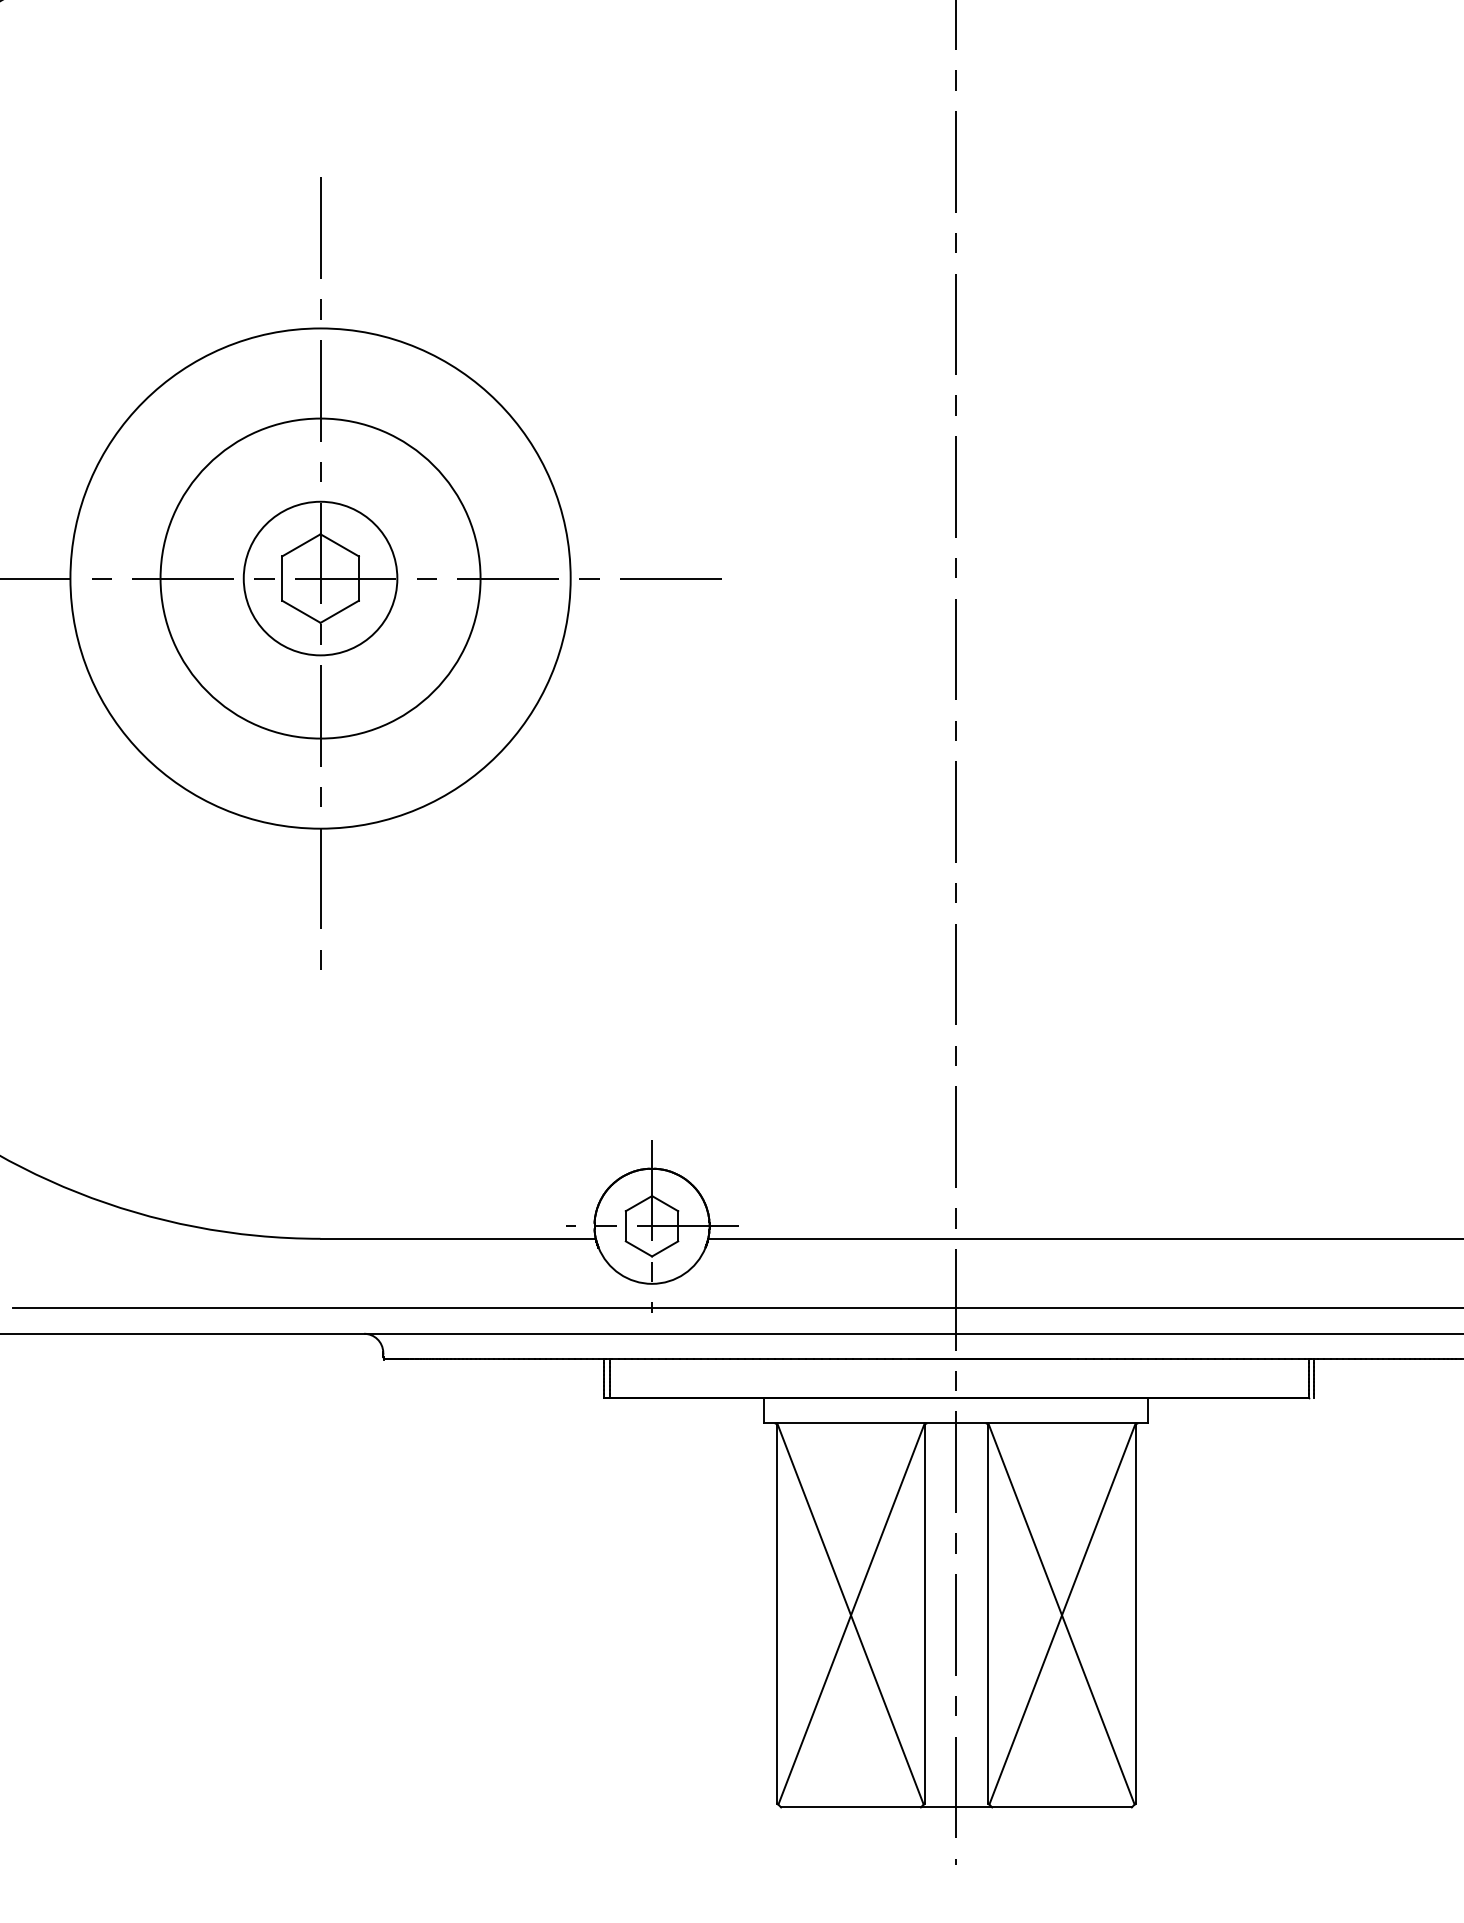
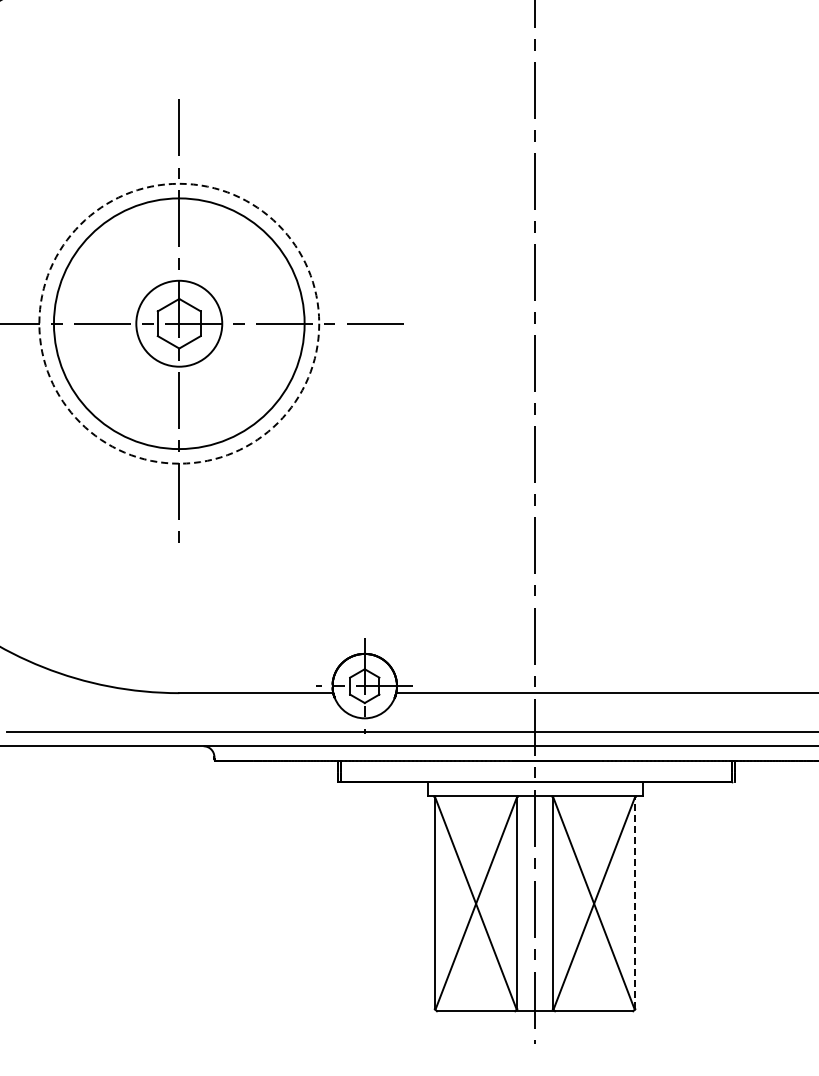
circle: (319, 578) -> (178, 323), size x1.4
circle: (320, 578) -> (179, 323), solid -> dashed
line: (1135, 1614) -> (635, 903), solid -> dashed

